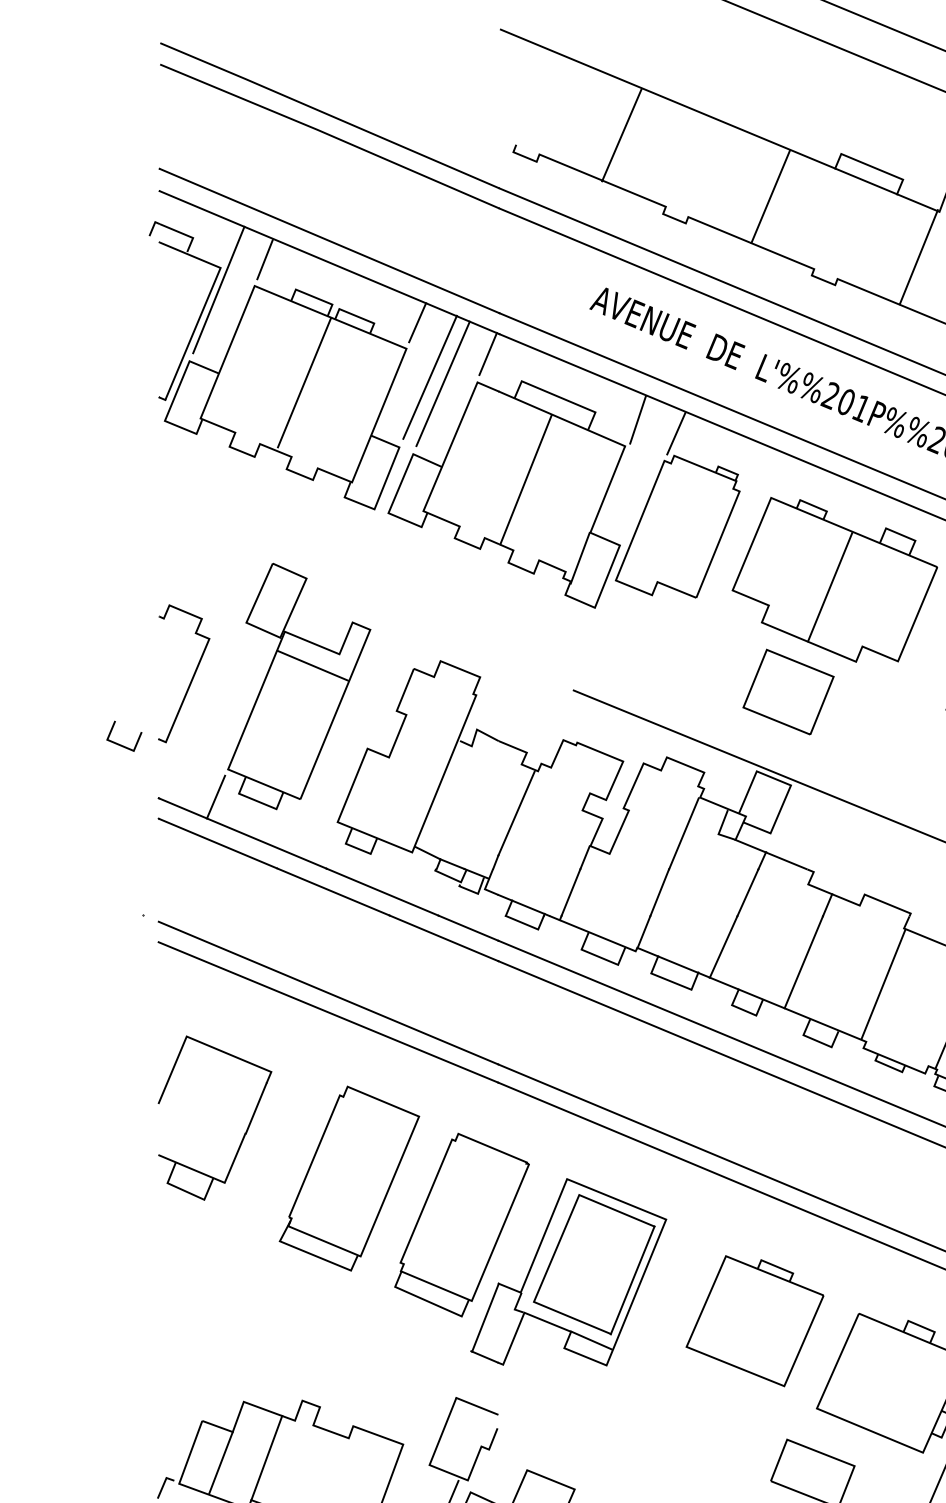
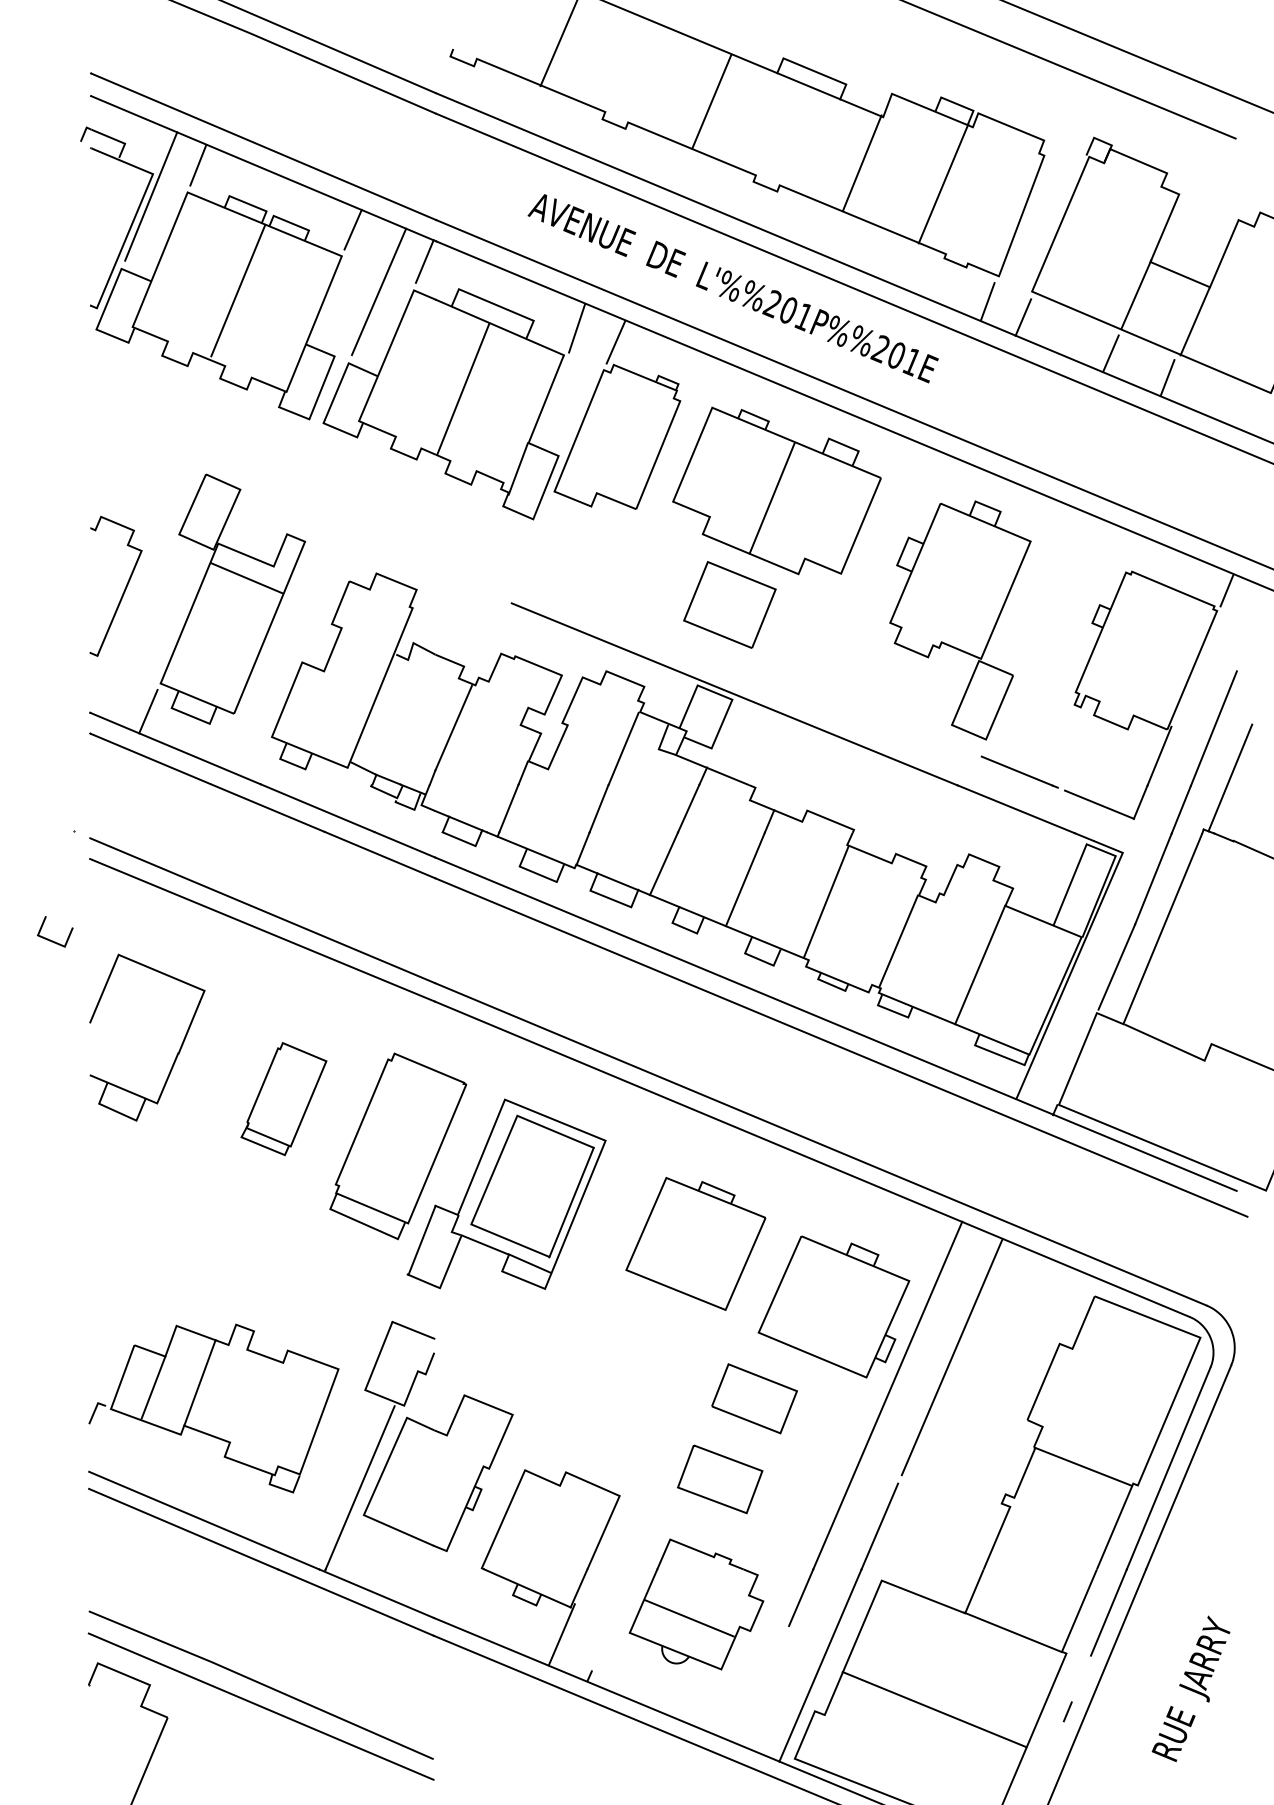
line: (429, 376) -> (365, 284), removed
line: (119, 743) -> (50, 939), moved
part: (349, 1177) -> (283, 1098), size x0.6

